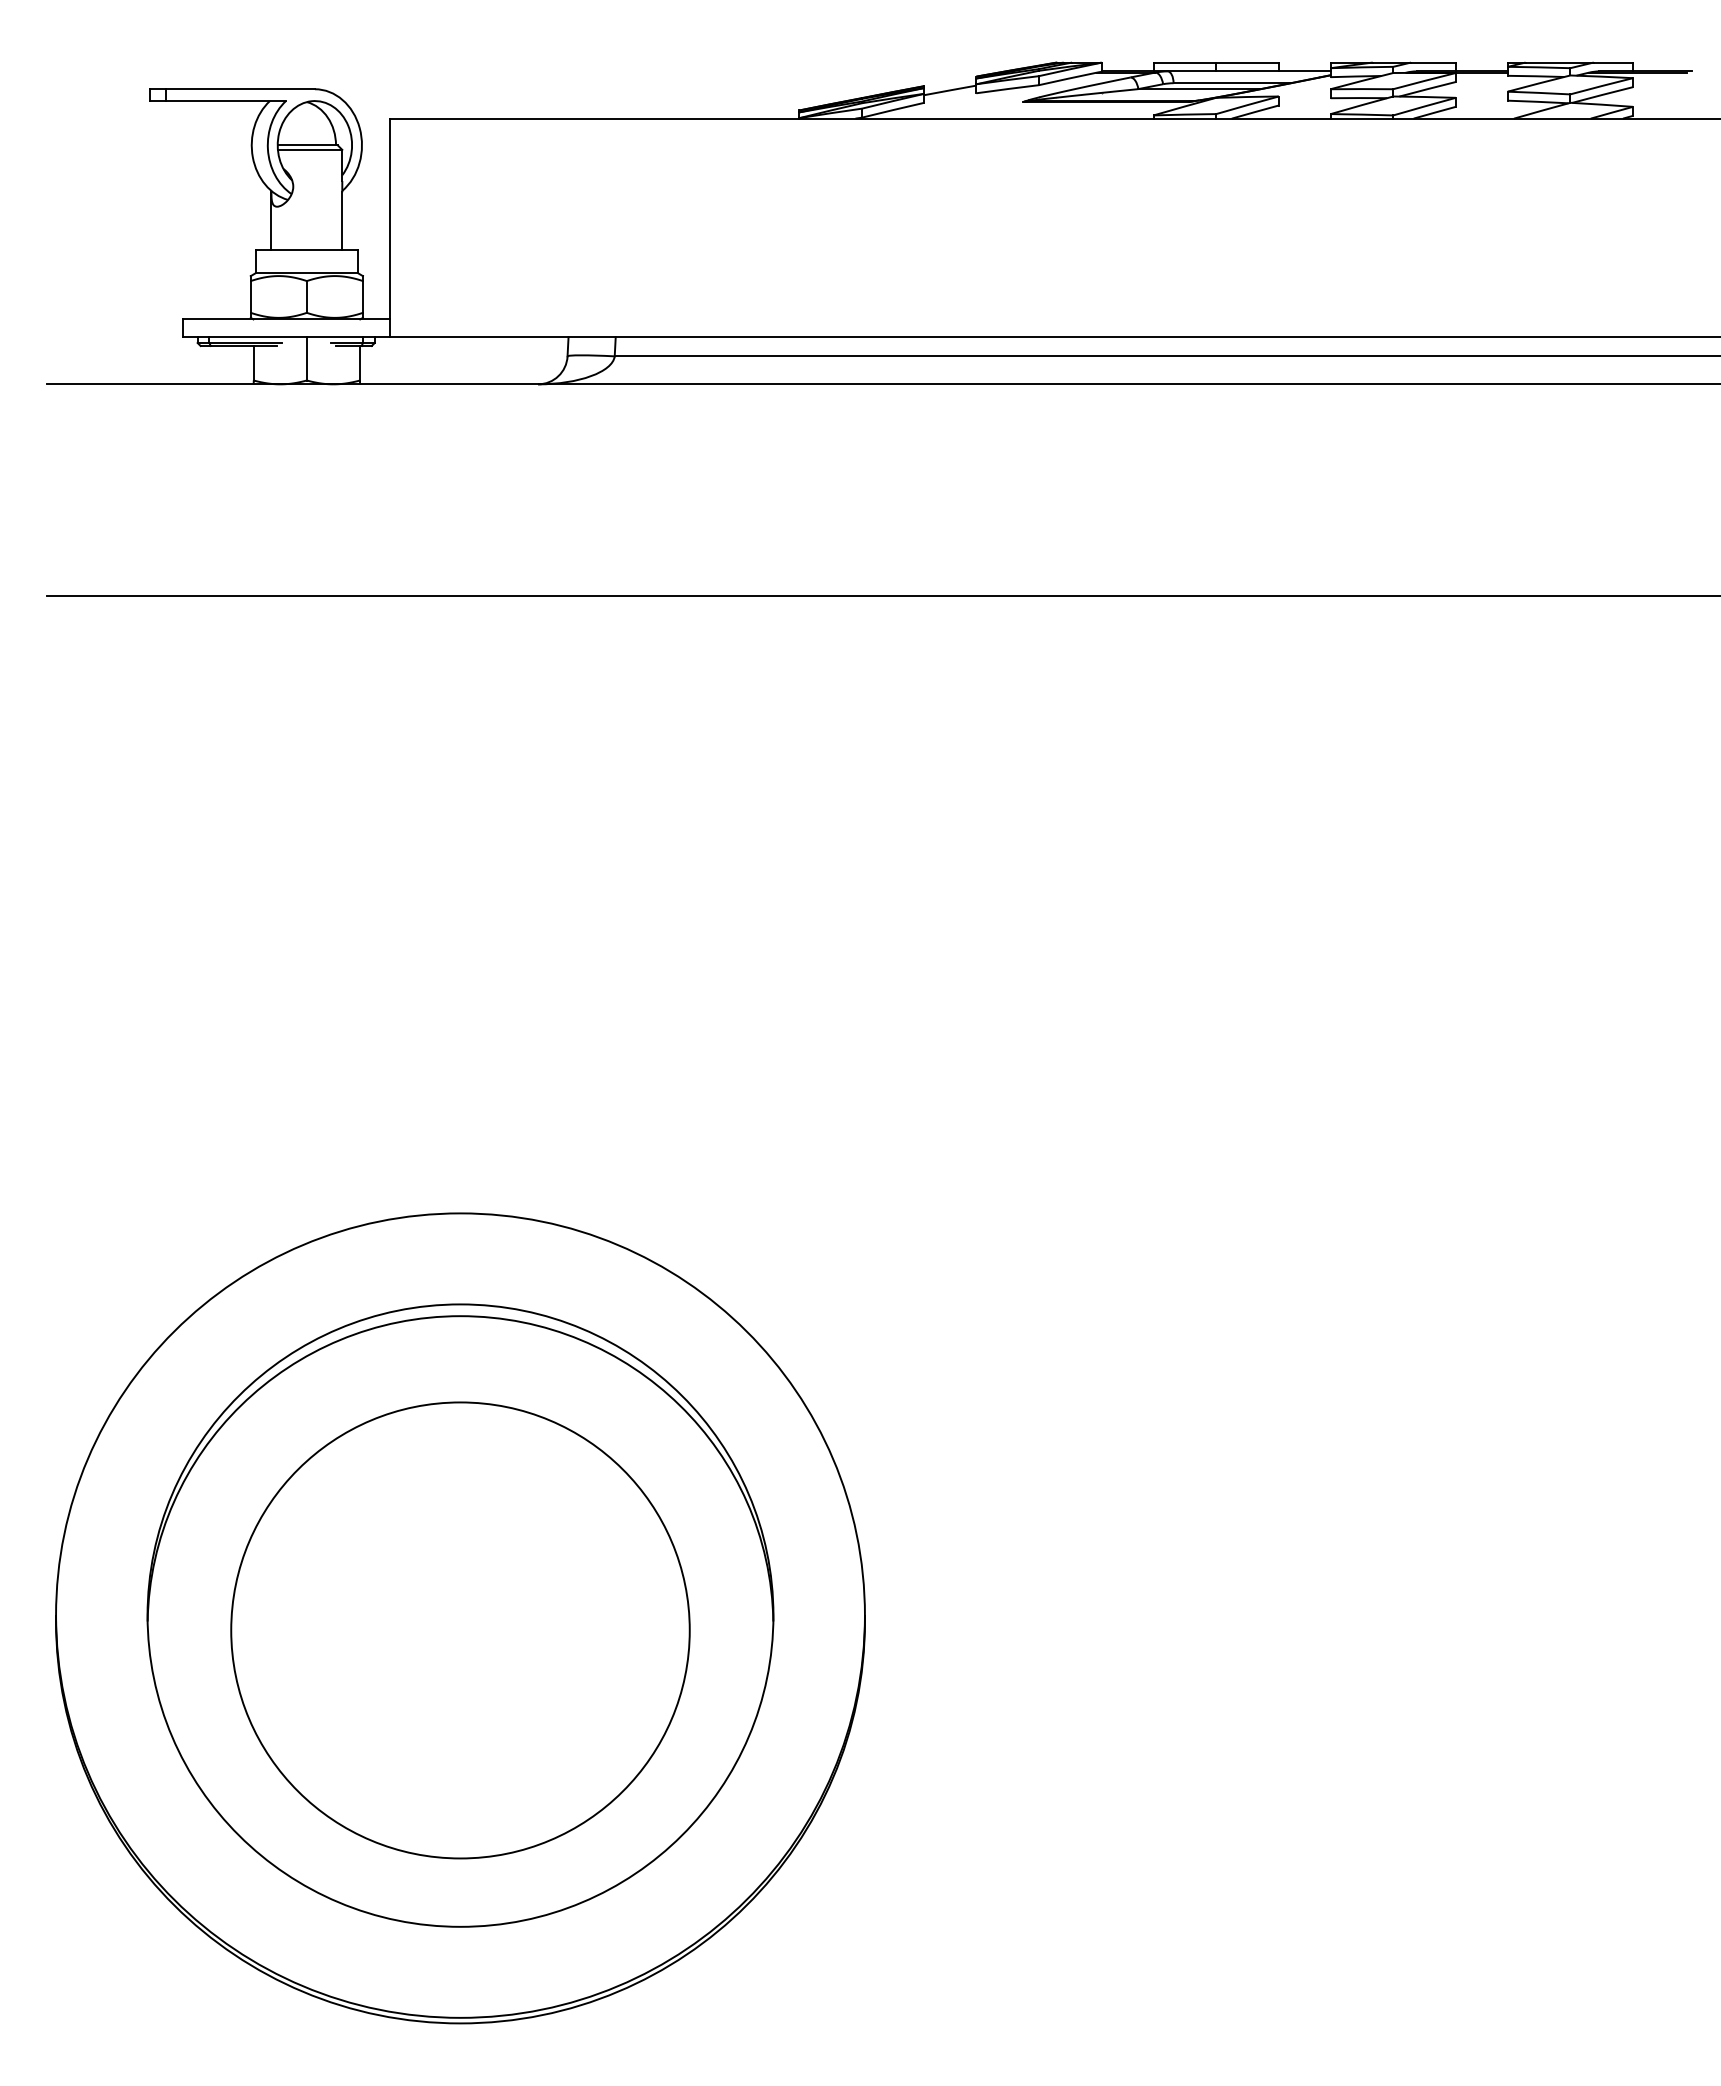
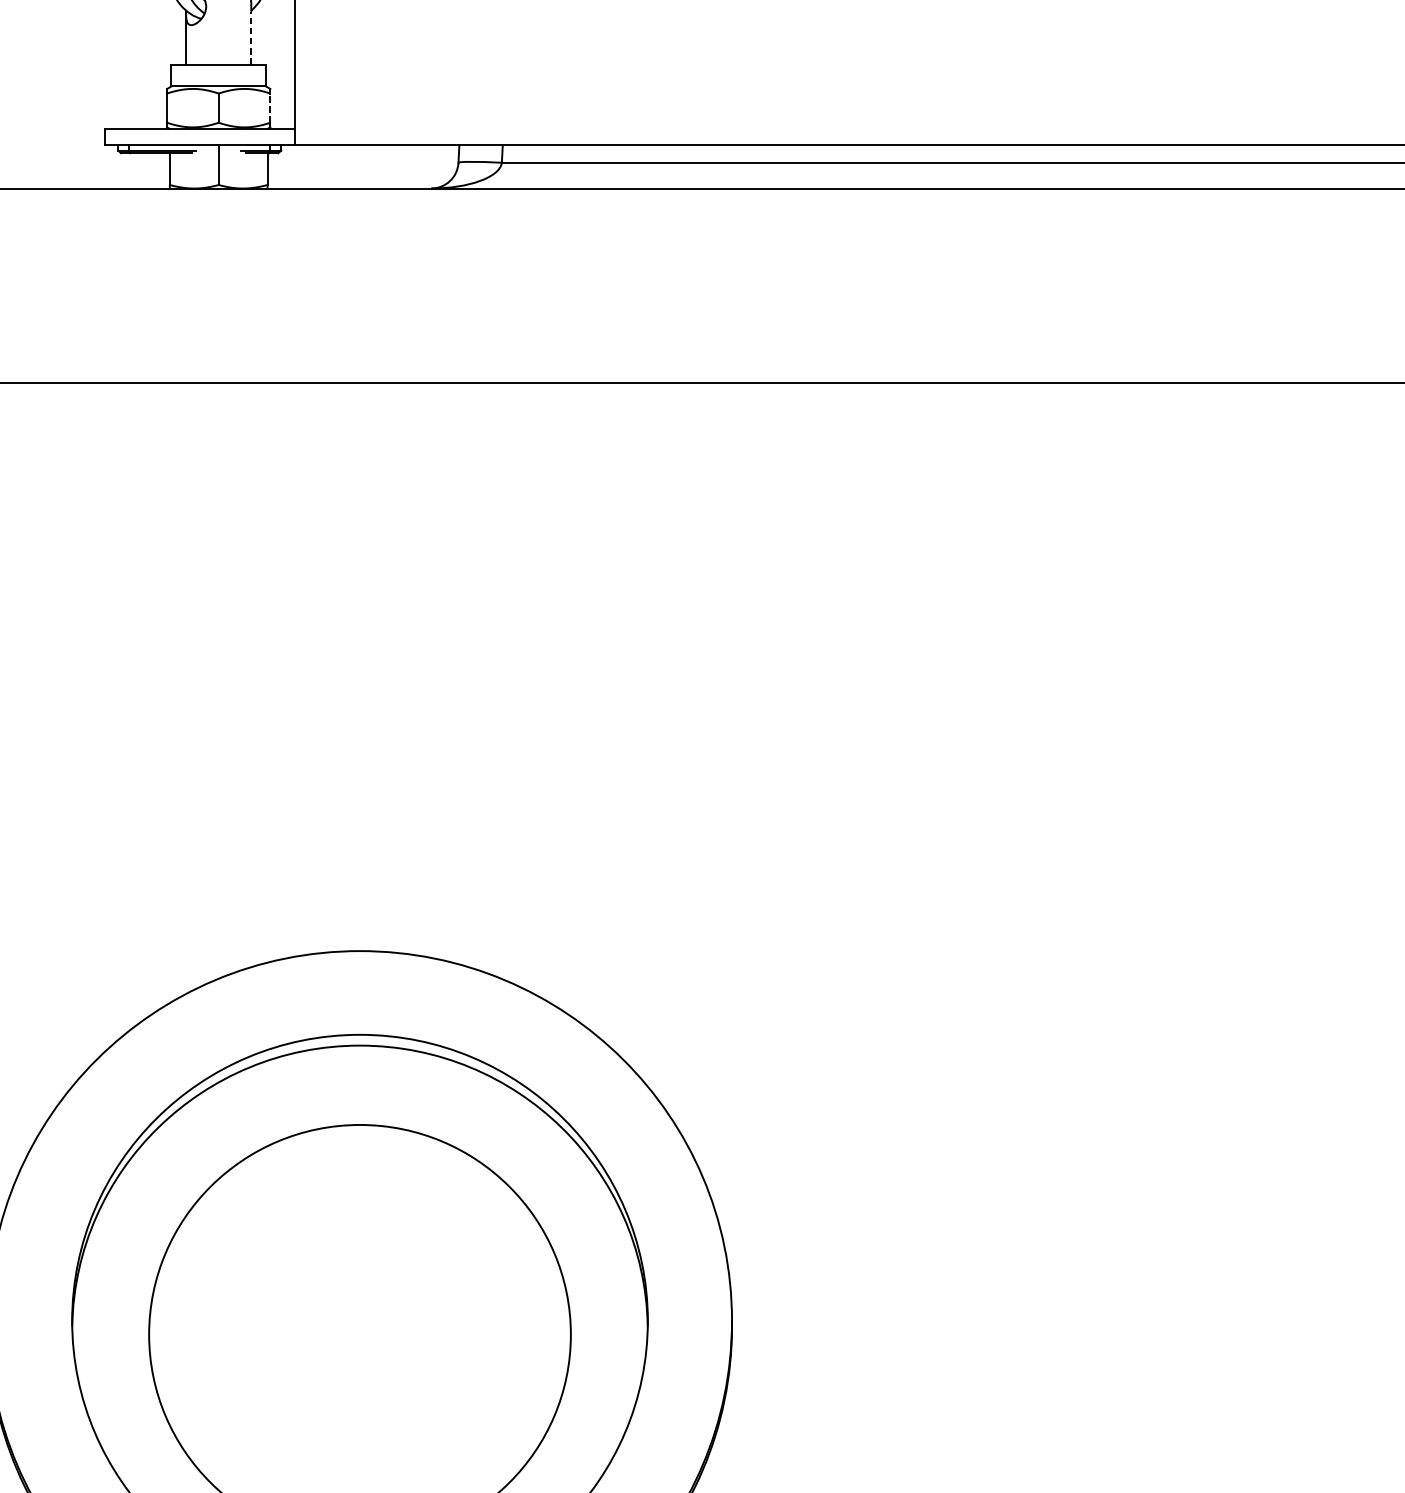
line: (342, 221) -> (251, 38), solid -> dashed
line: (362, 296) -> (269, 107), solid -> dashed

